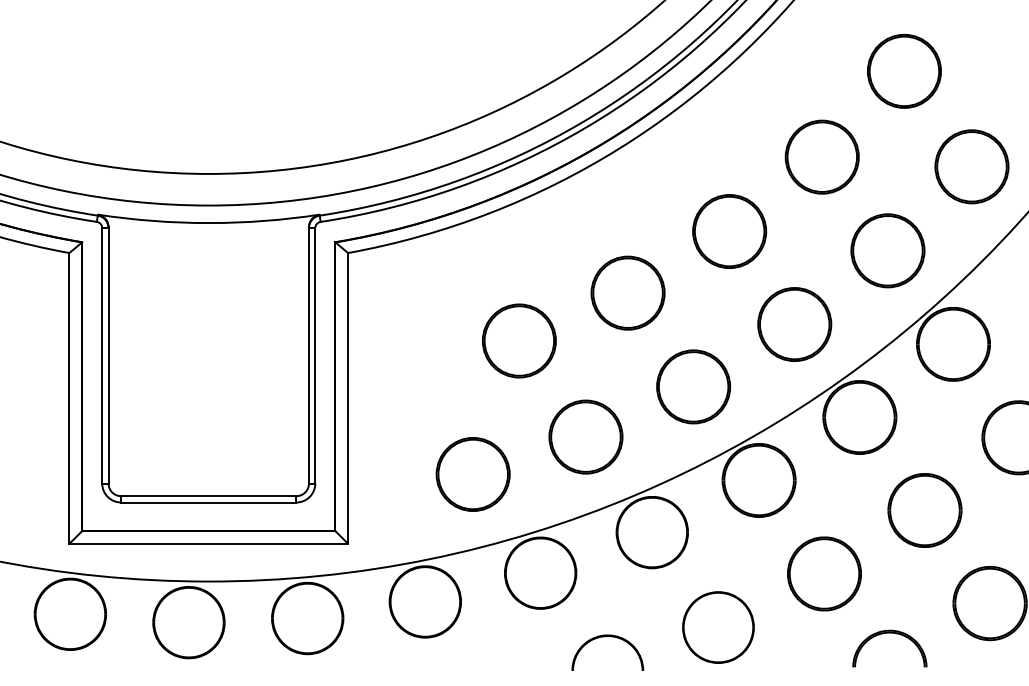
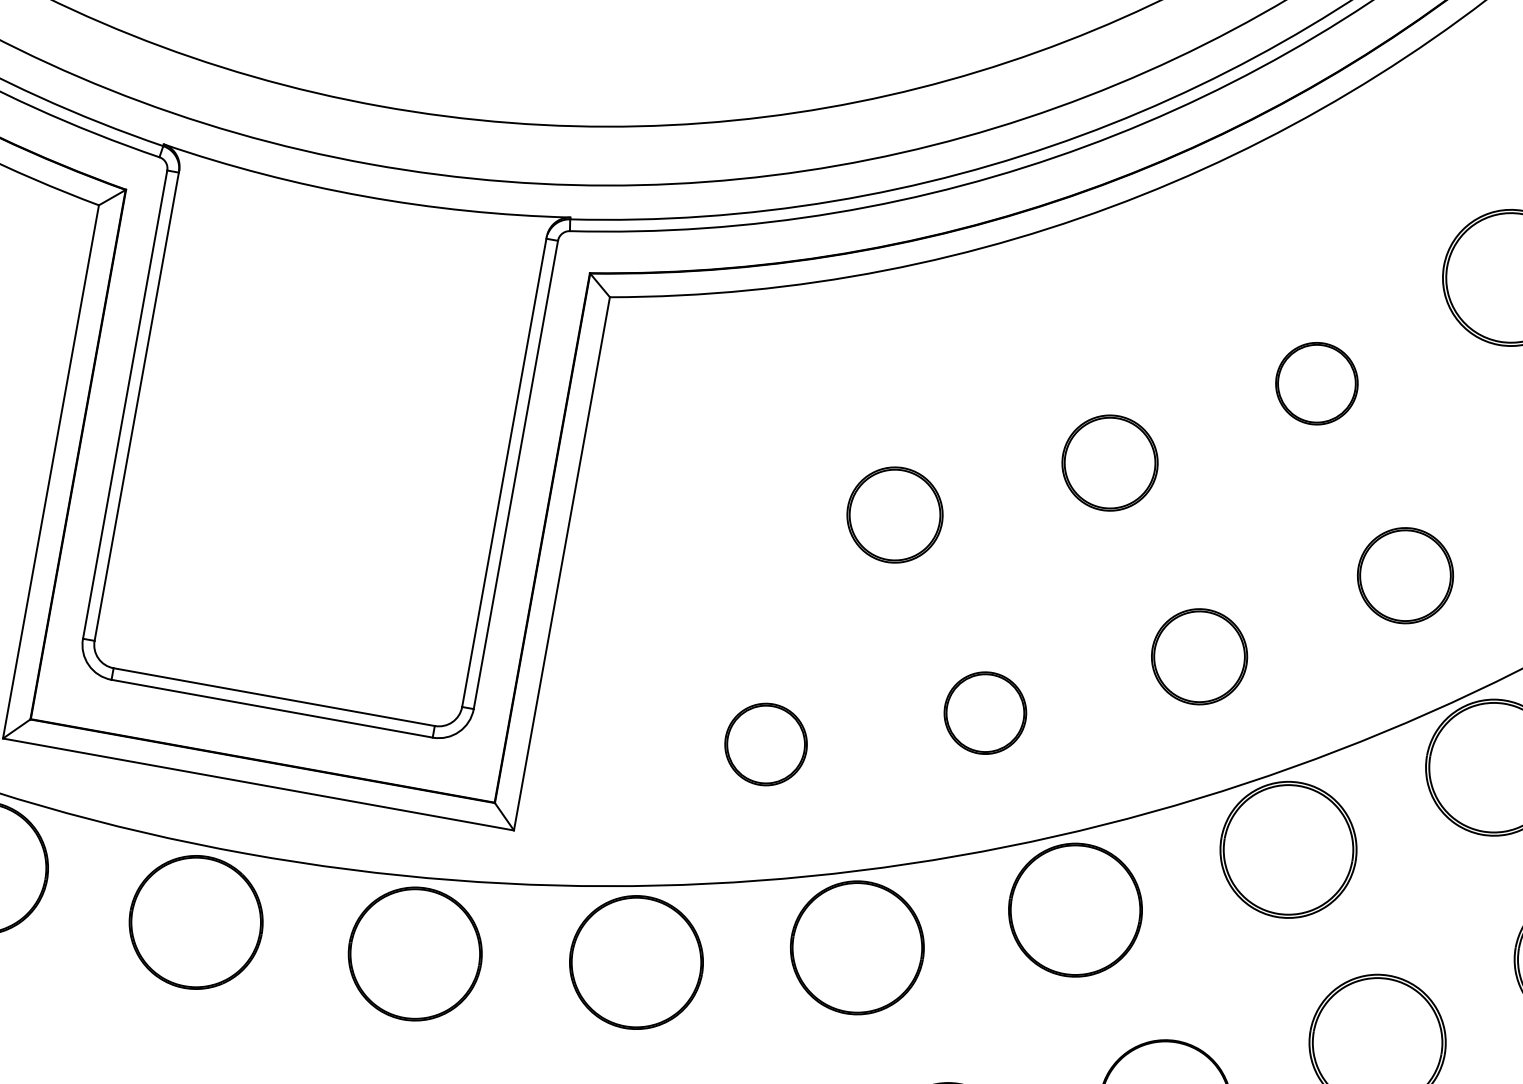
part: (729, 231) -> (1316, 383), size x0.6
part: (627, 292) -> (1109, 461), size x0.7
part: (794, 324) -> (1404, 575), size x0.7
part: (519, 340) -> (895, 514), size x0.7
part: (693, 386) -> (1199, 655), size x0.7
part: (585, 436) -> (984, 711), size x0.6
part: (472, 474) -> (764, 744), size x0.6

